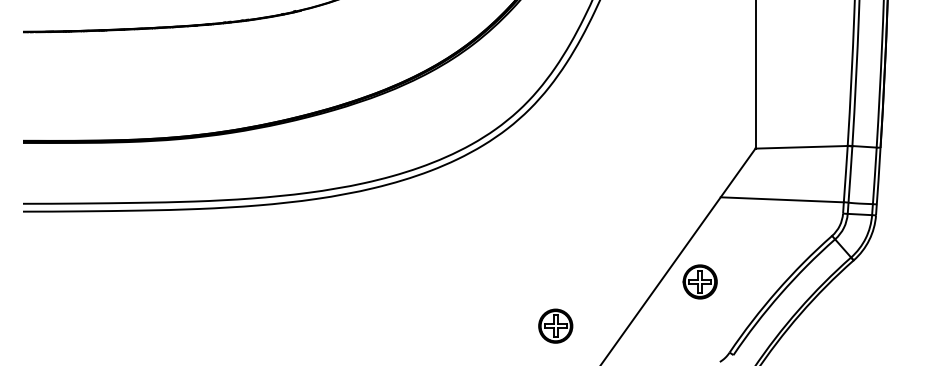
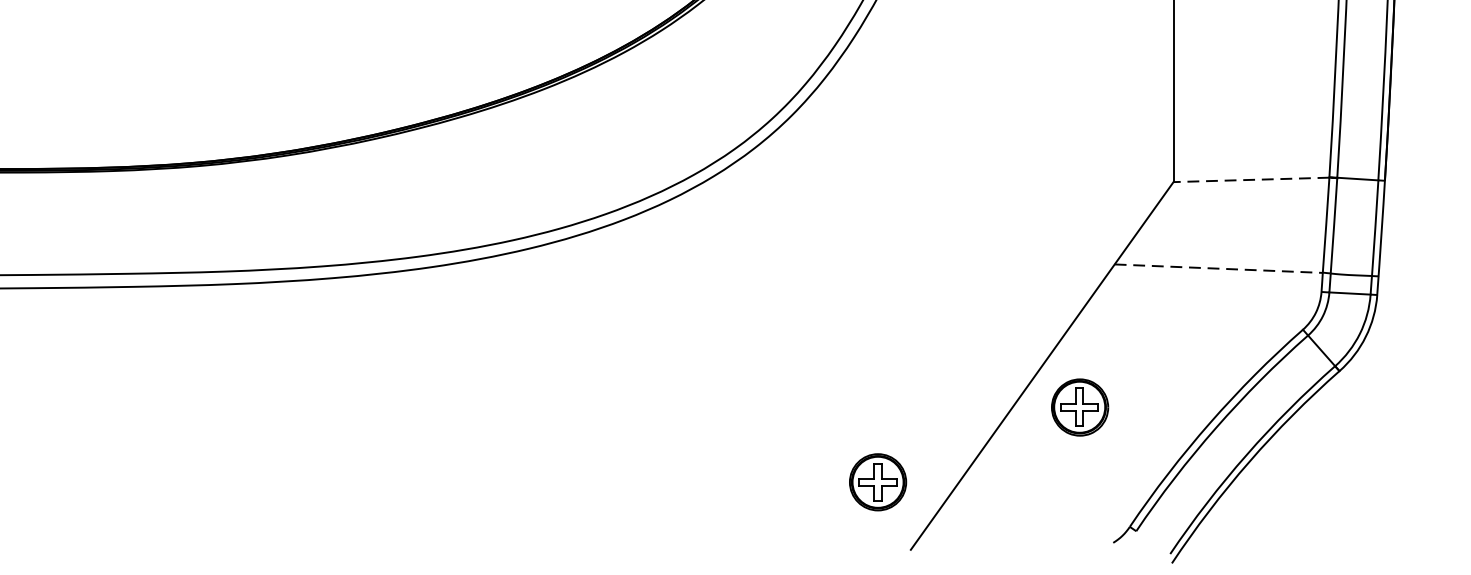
line: (801, 147) -> (1251, 180), solid -> dashed
line: (782, 199) -> (1219, 268), solid -> dashed
part: (555, 325) -> (877, 481), moved

